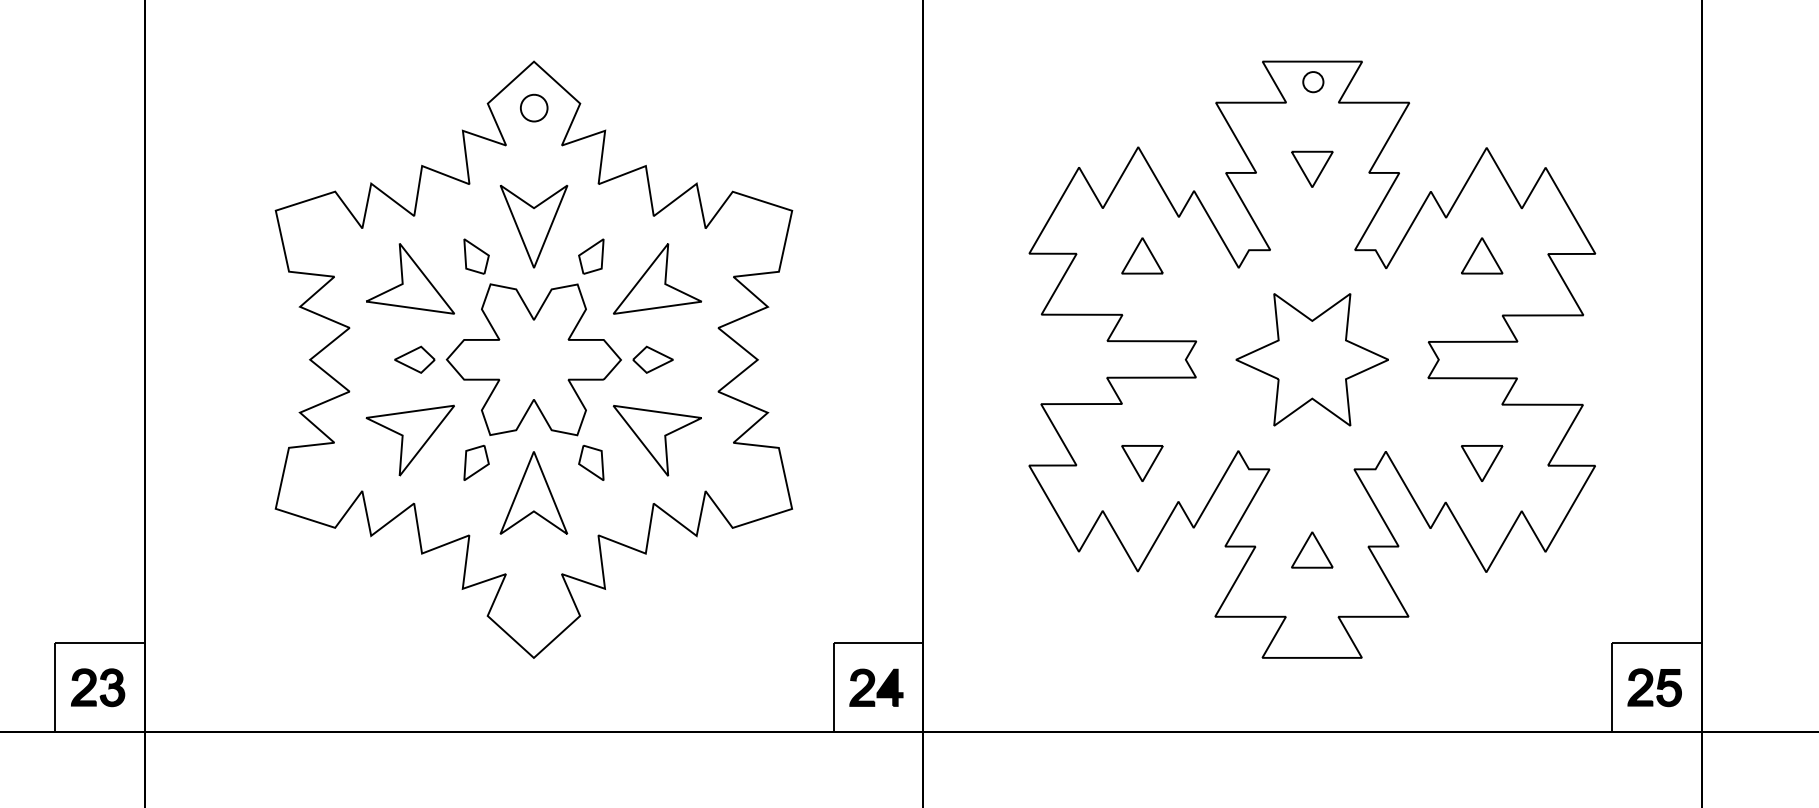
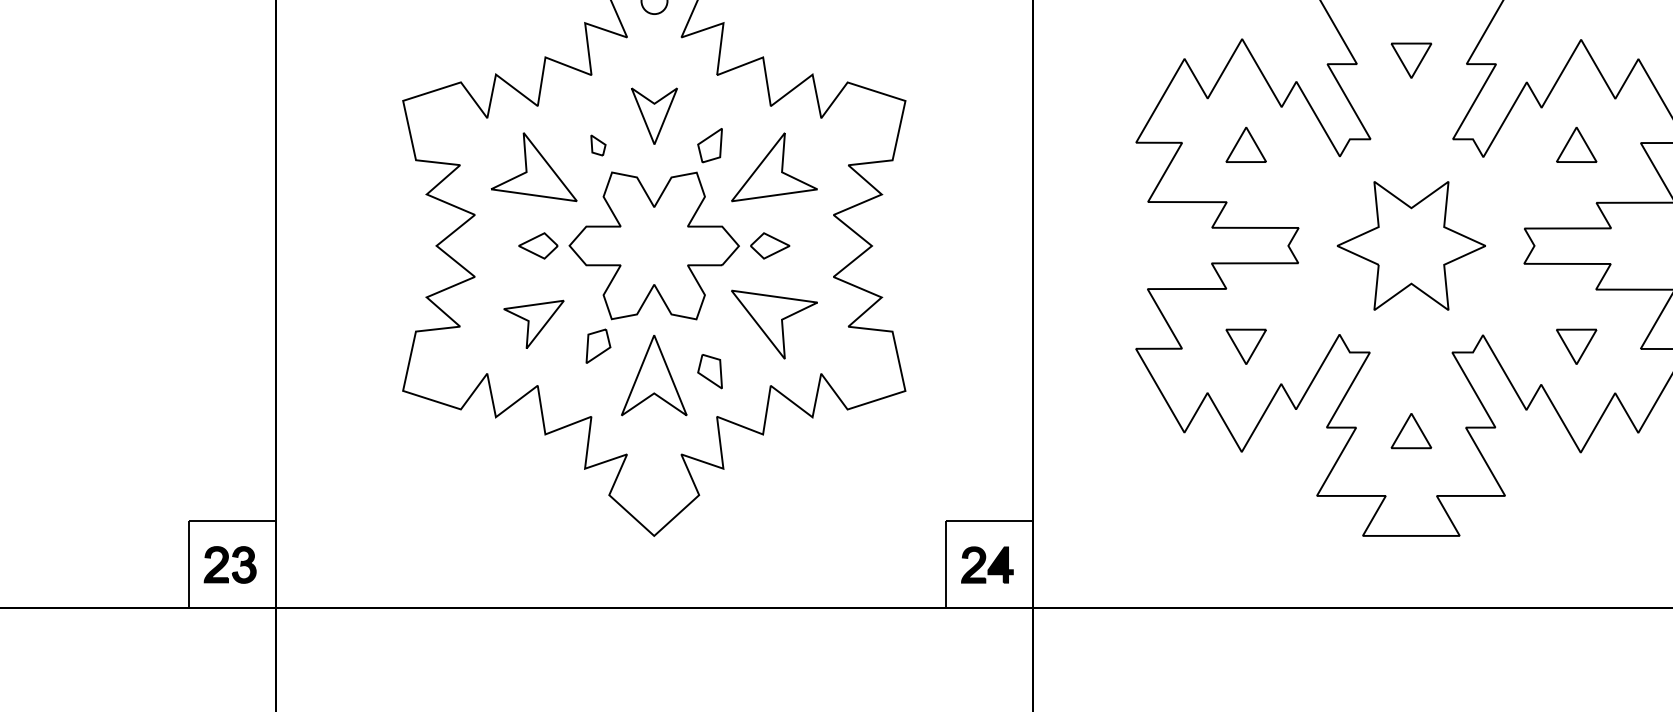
part: (534, 226) -> (654, 116), size x0.7
part: (476, 256) -> (598, 145), size x0.6
part: (409, 440) -> (533, 324), size x0.7
part: (591, 462) -> (710, 371), moved

